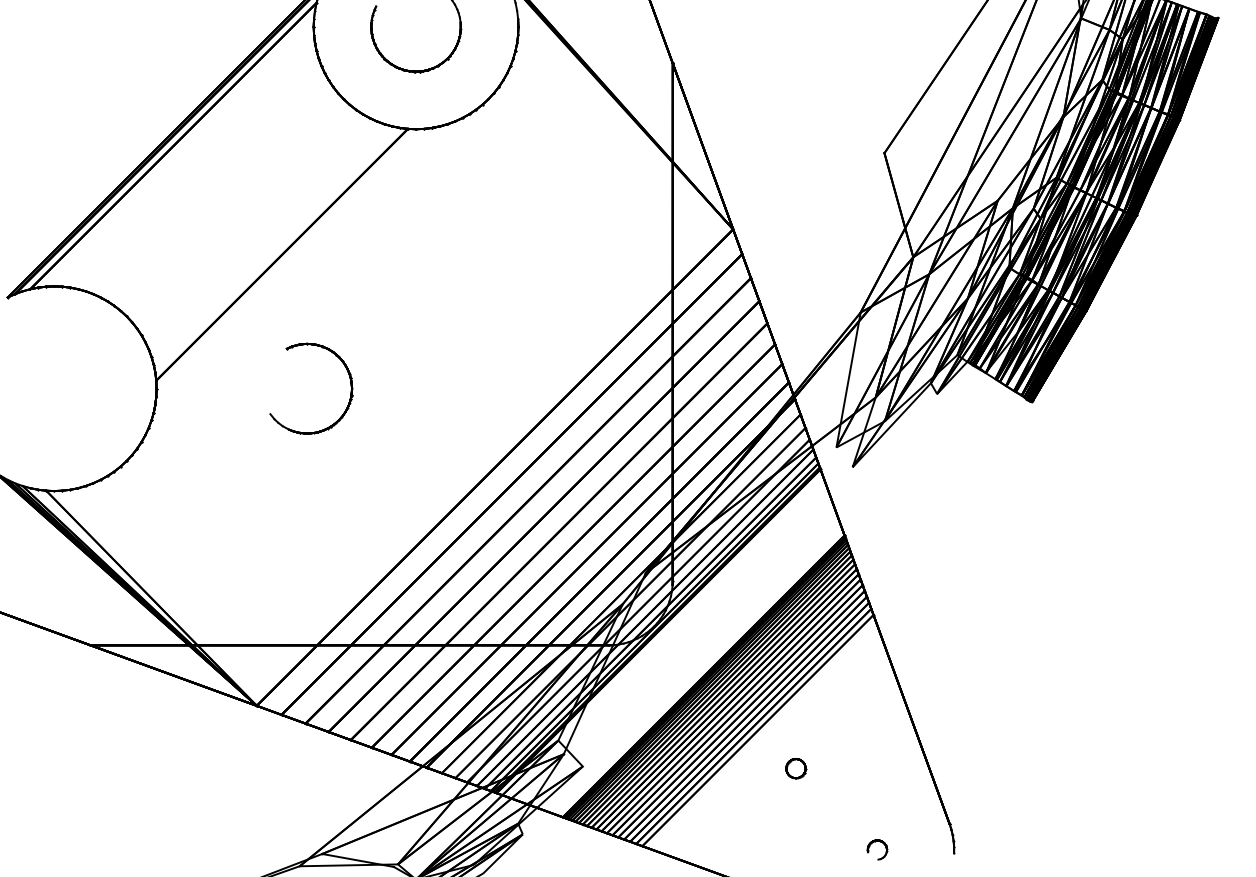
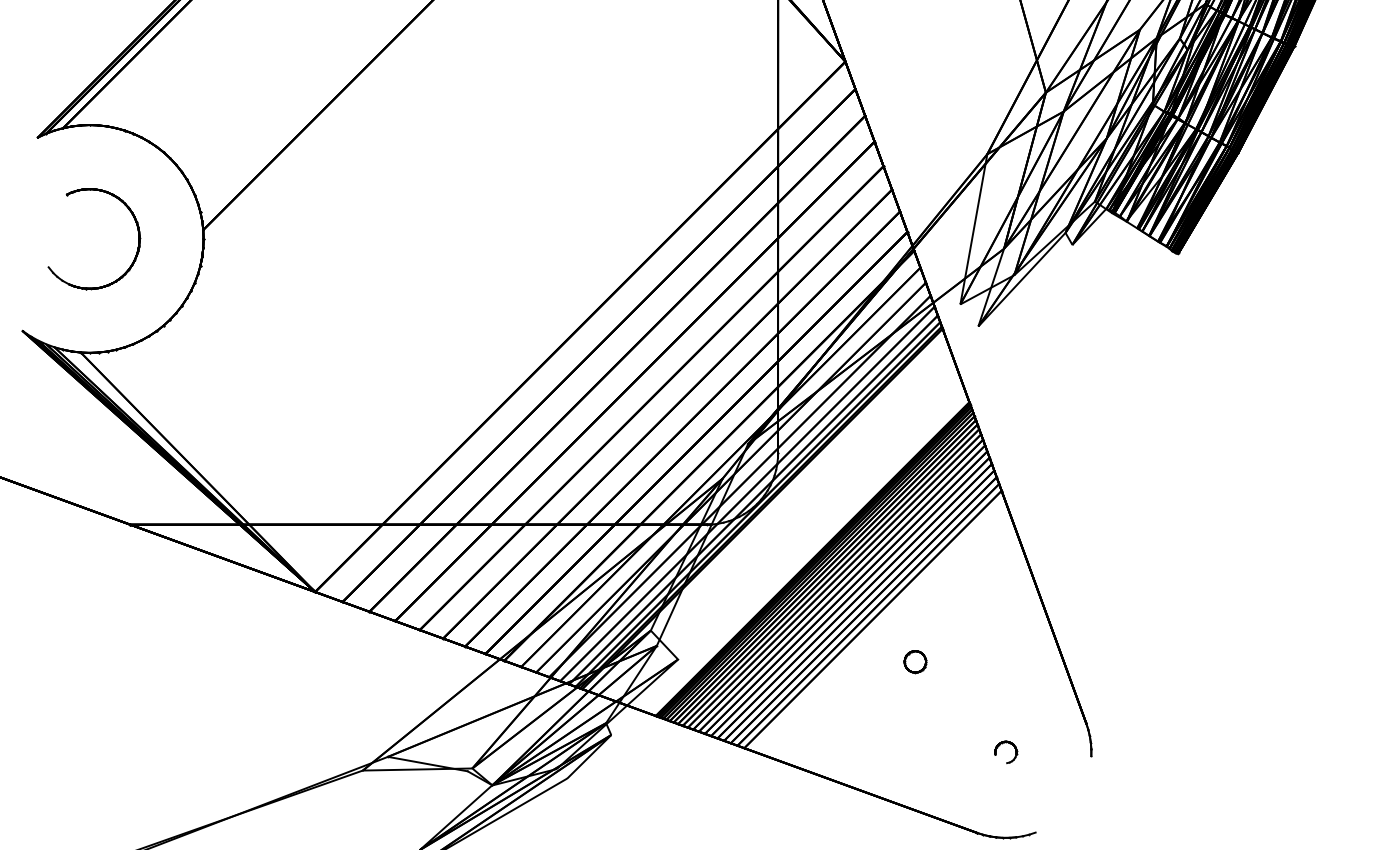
part: (350, 386) -> (137, 236), moved

